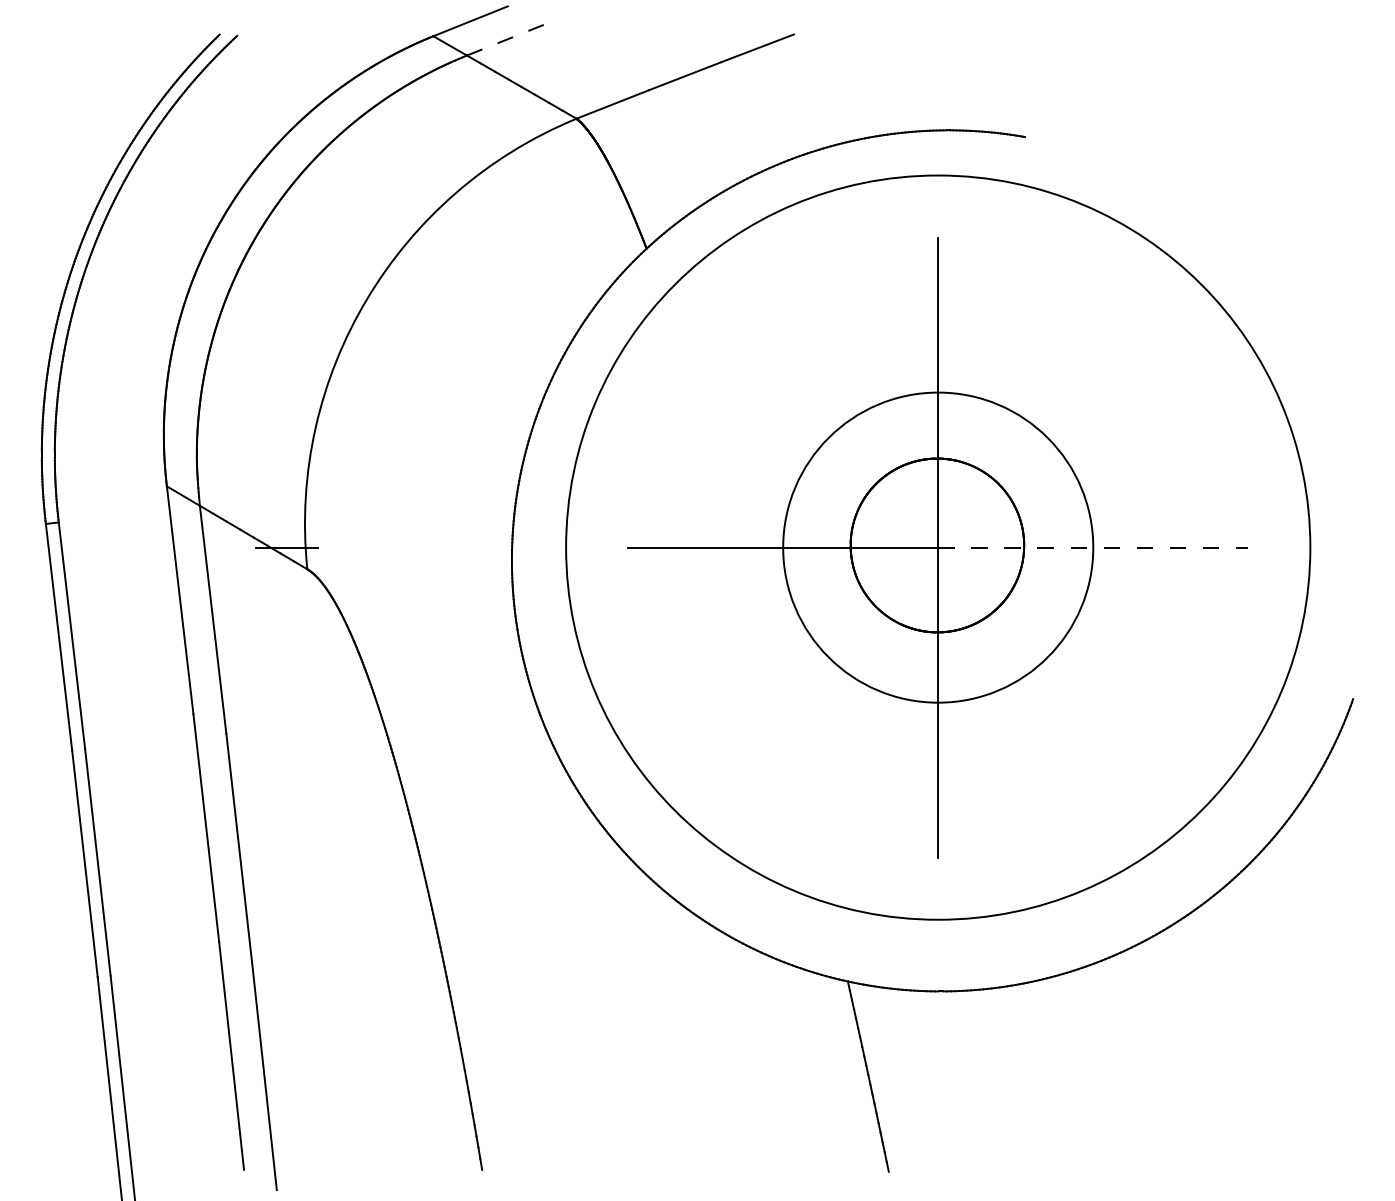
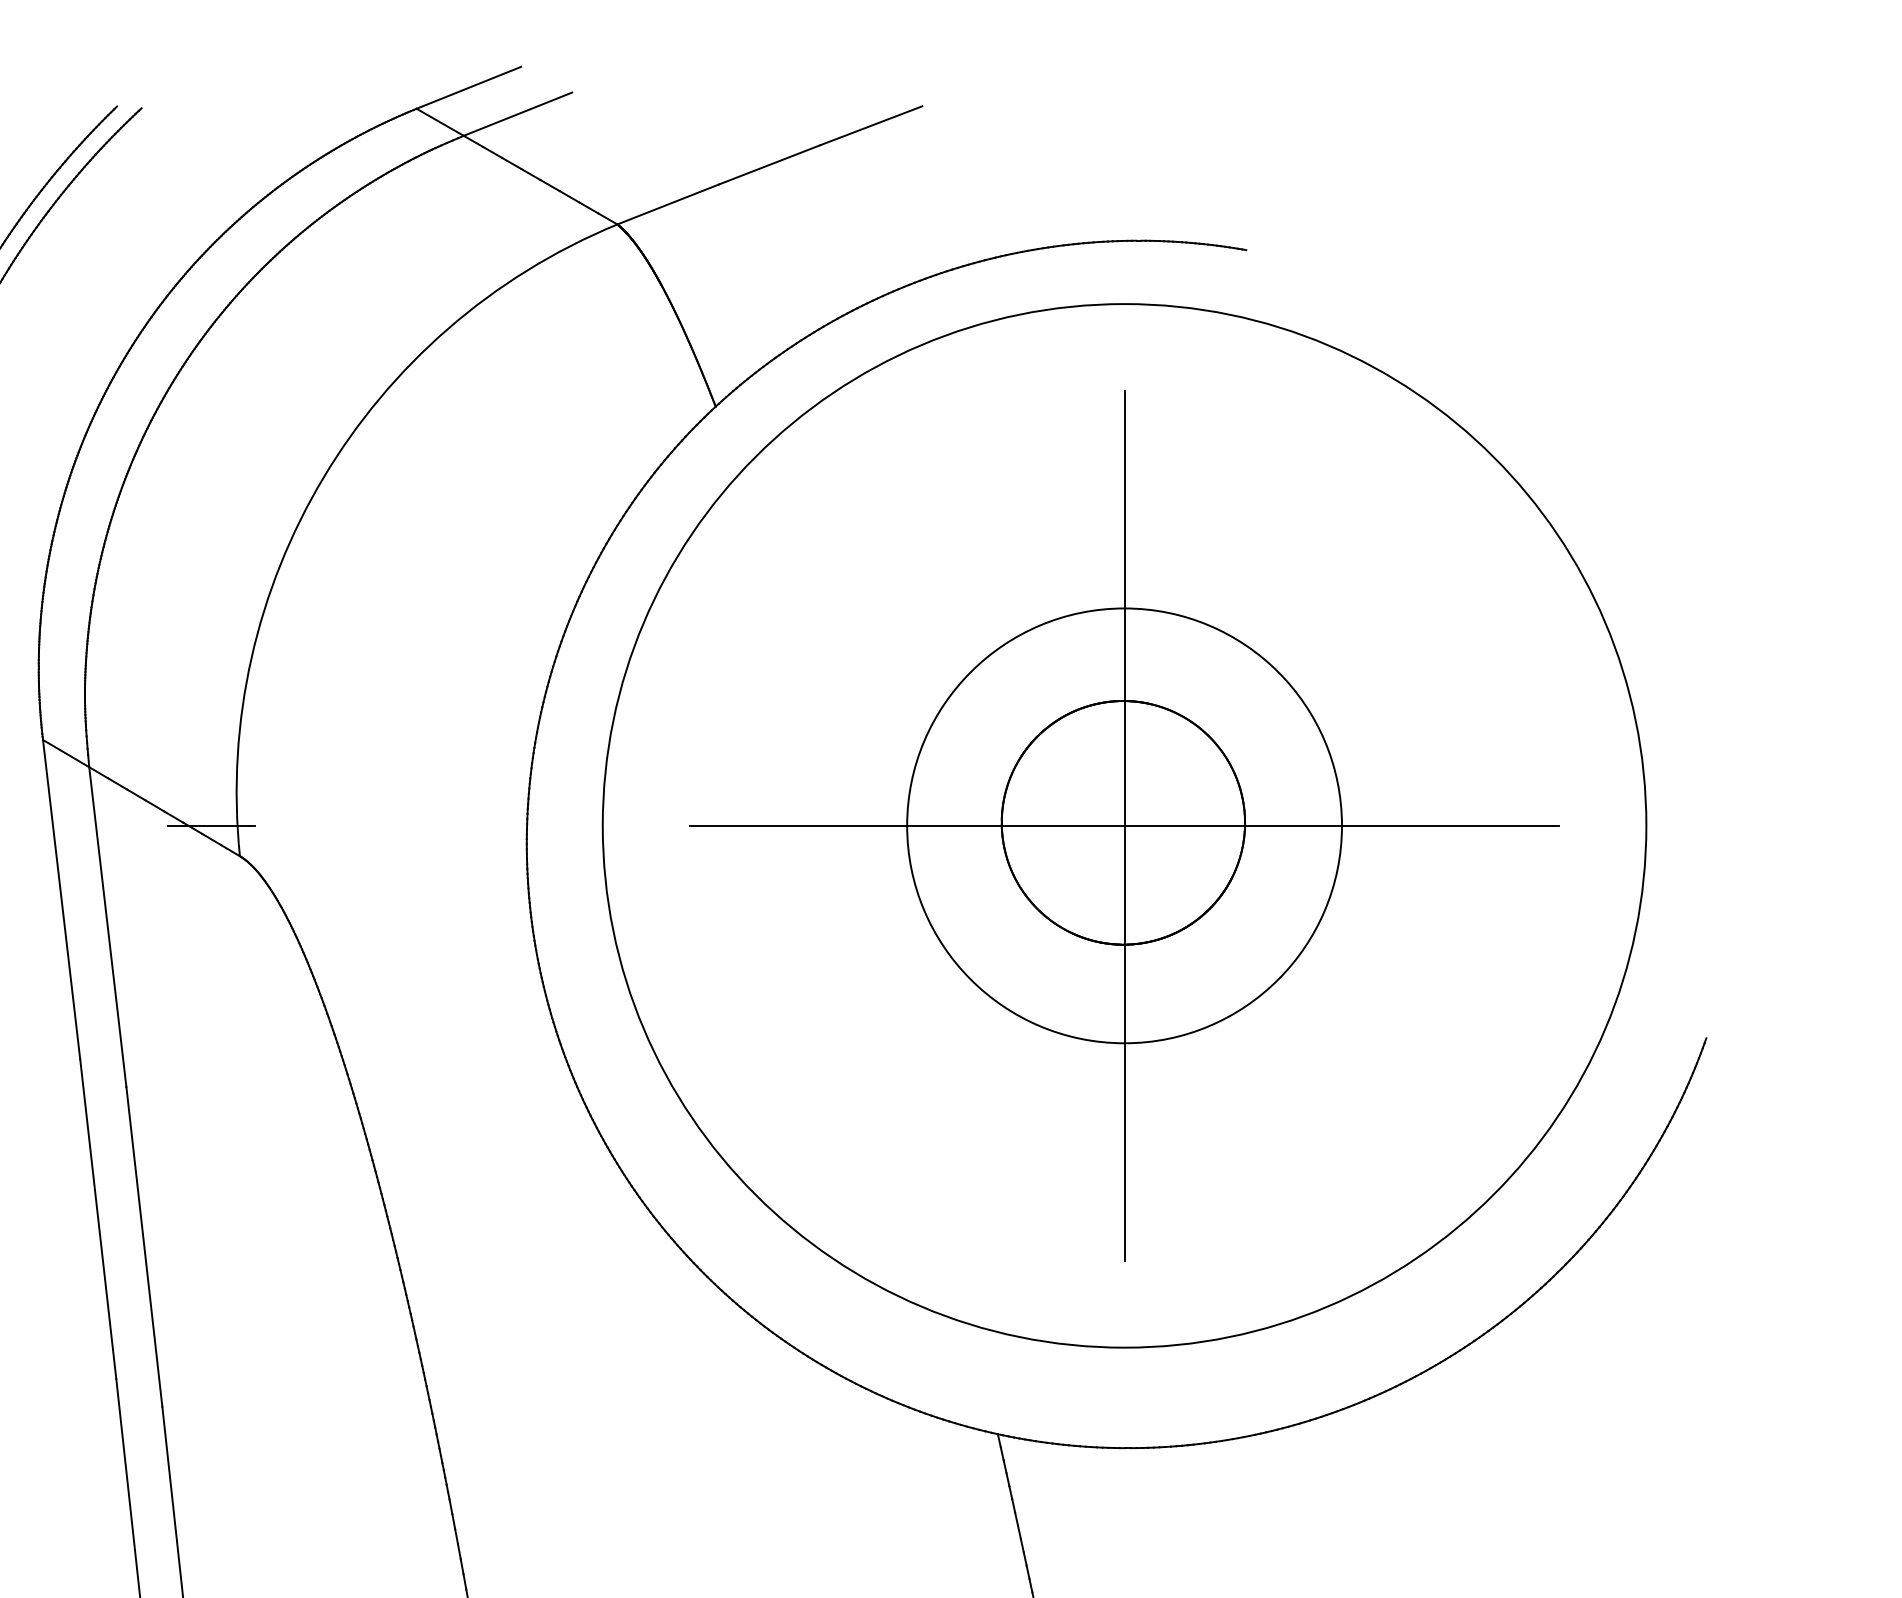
line: (505, 40) -> (517, 114), dashed -> solid
line: (1093, 547) -> (1342, 825), dashed -> solid

